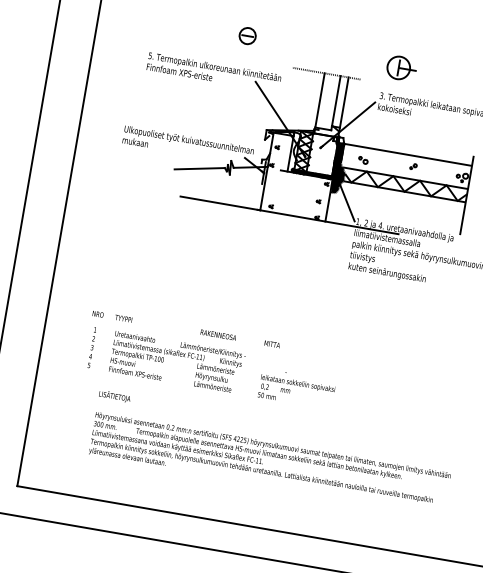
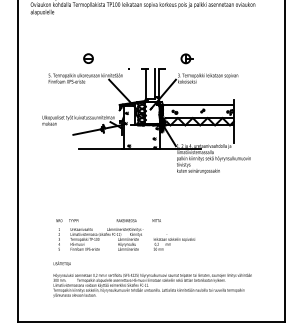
part: (247, 35) -> (88, 58), moved
part: (400, 67) -> (186, 58), size x0.71
text: (212, 359) -> (125, 234), moved

